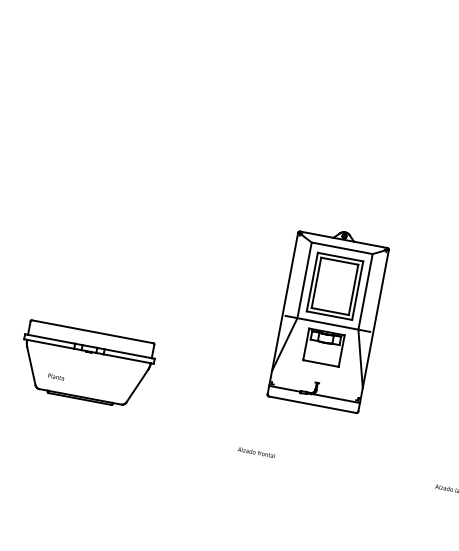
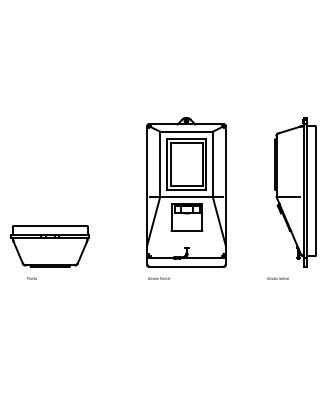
part: (328, 318) -> (186, 192), size x1.43
text: (55, 376) -> (31, 278), moved

